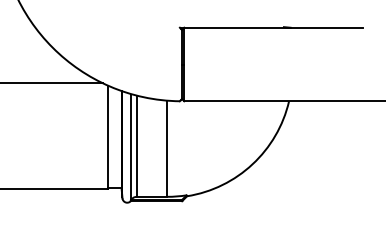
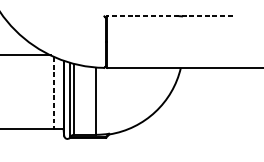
line: (273, 27) -> (169, 16), solid -> dashed
line: (108, 137) -> (54, 93), solid -> dashed

